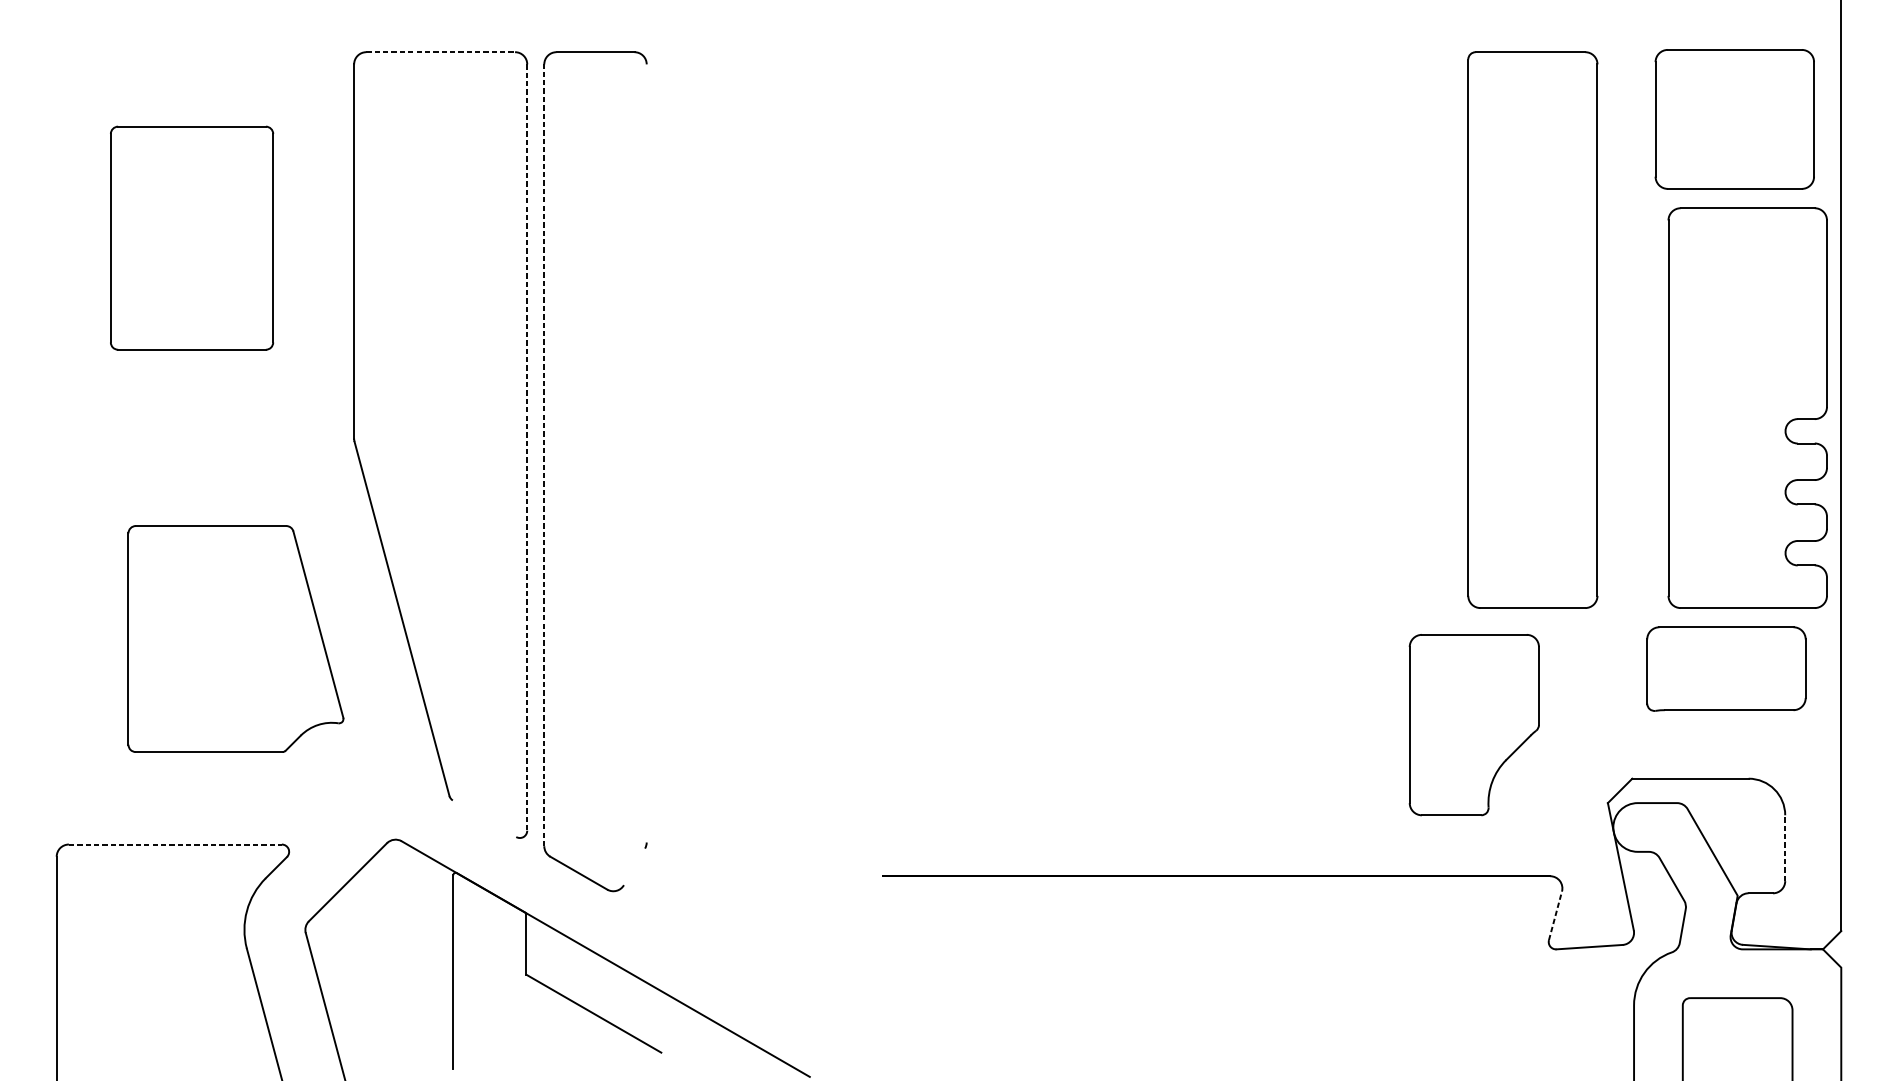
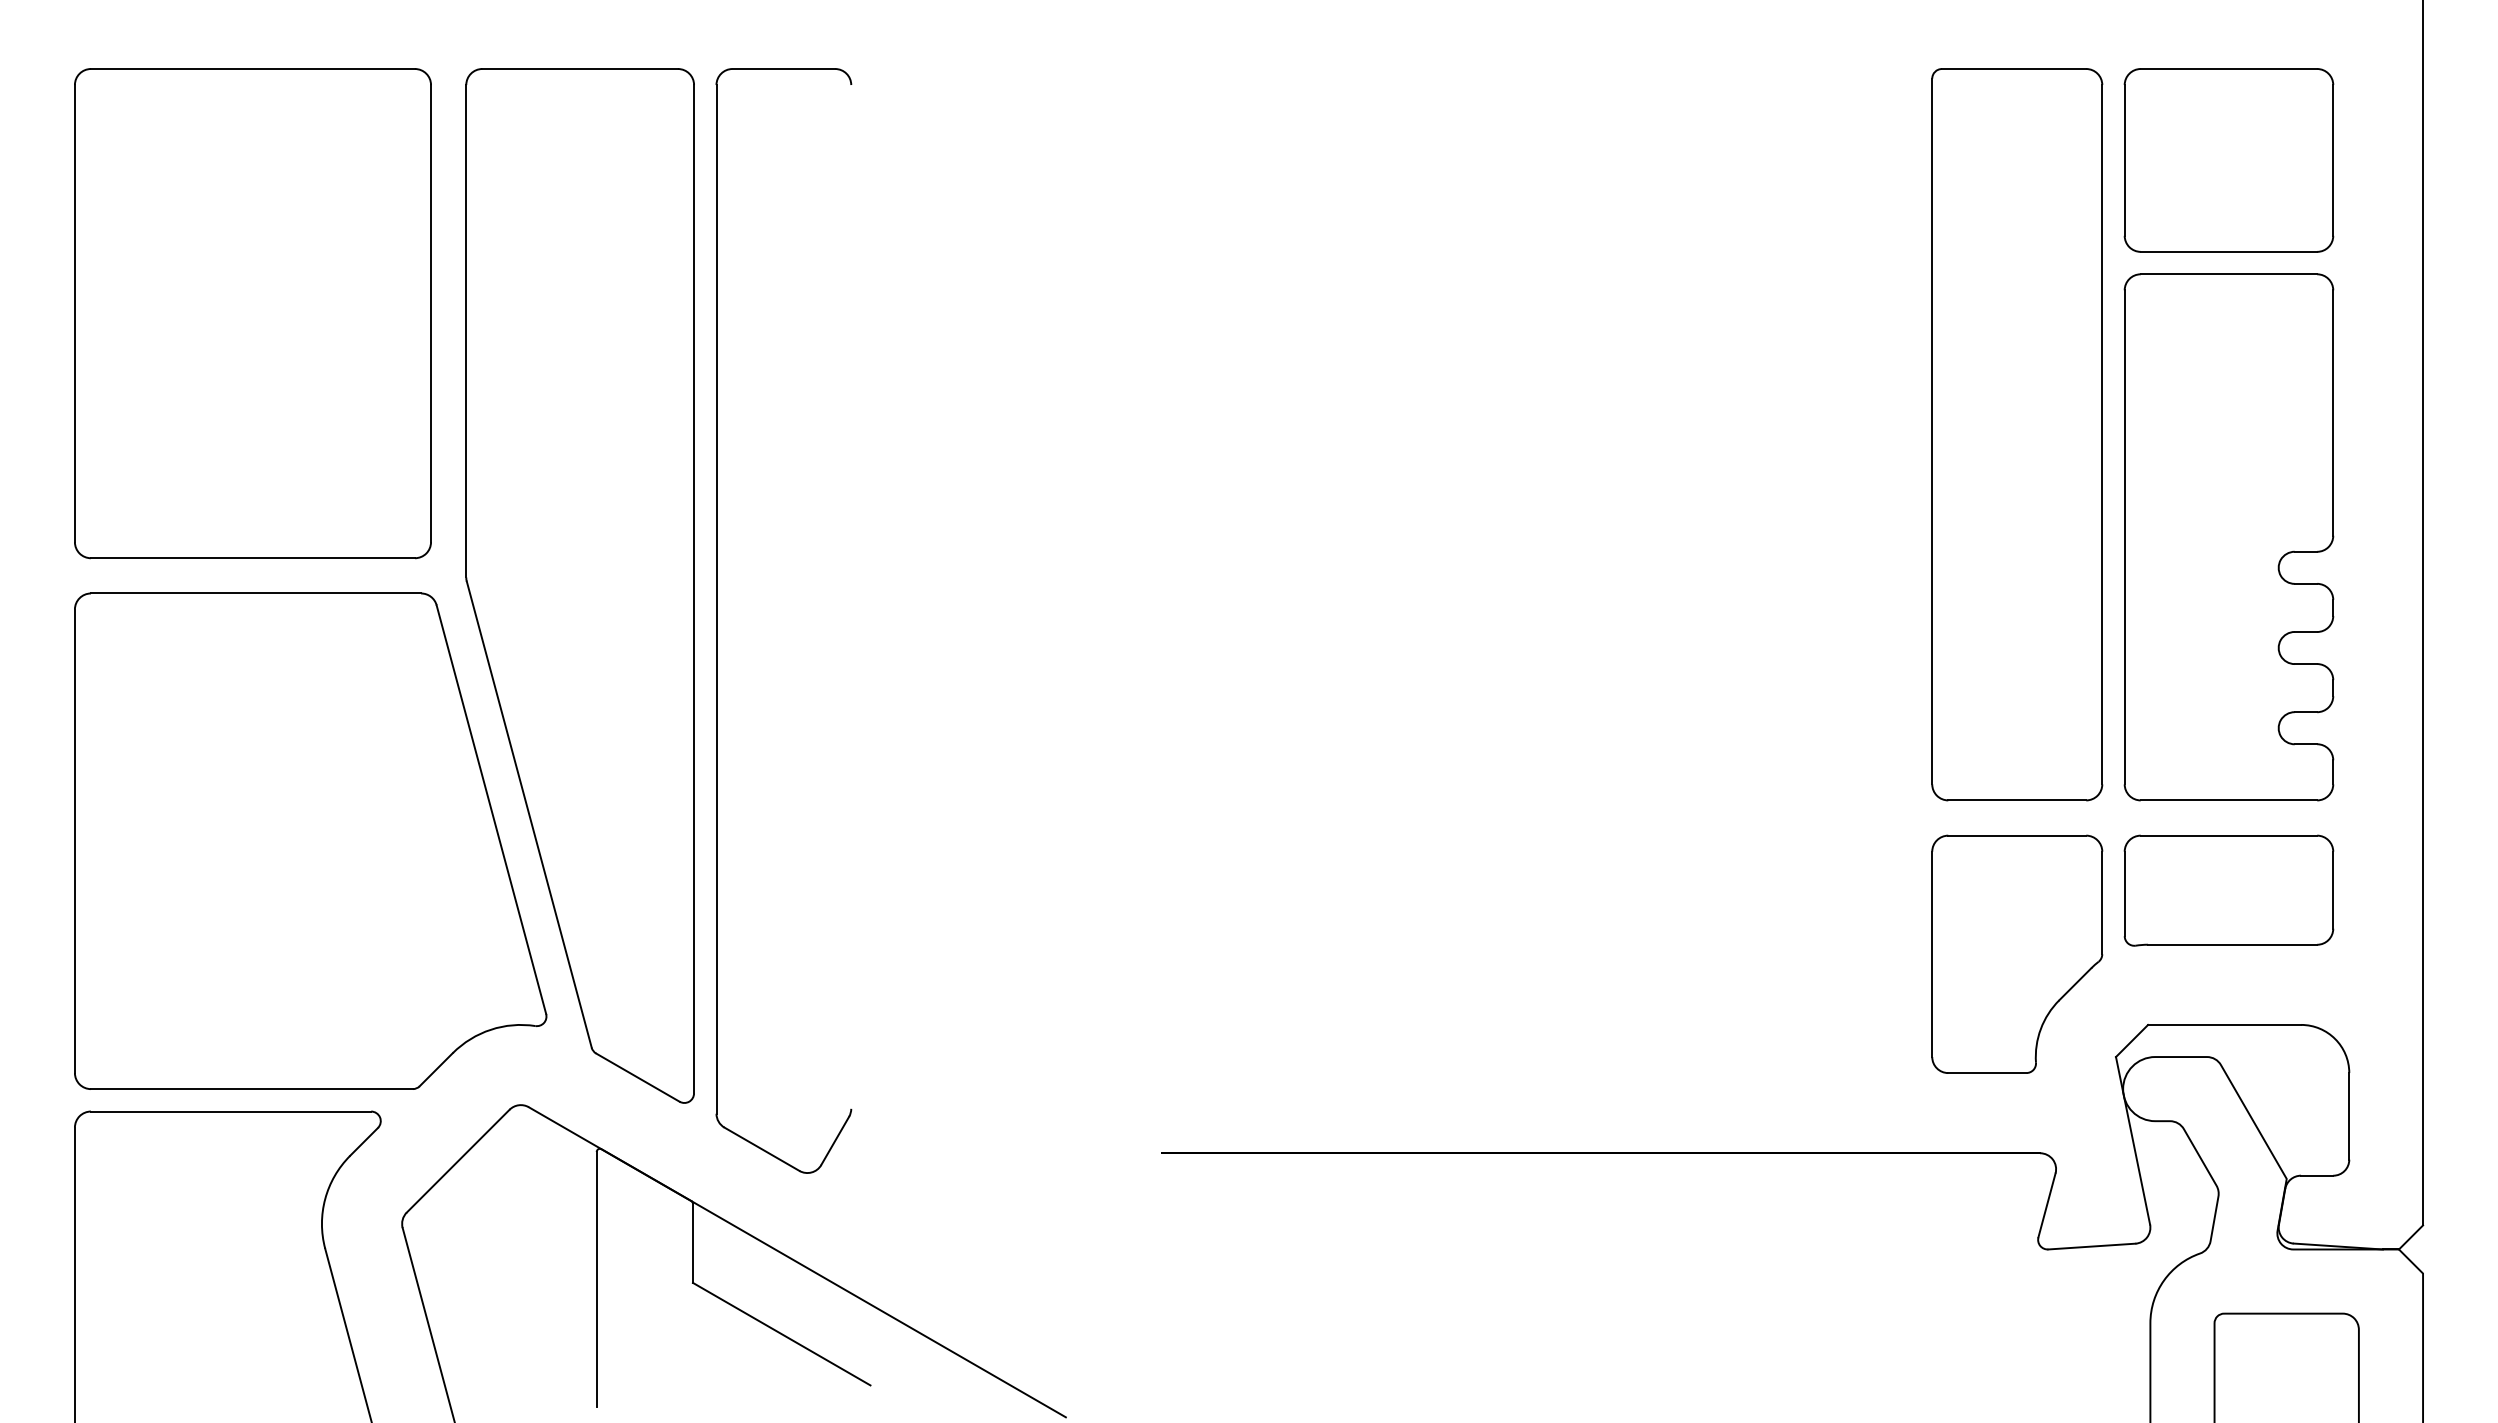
line: (440, 52) -> (580, 69), dashed -> solid
part: (1734, 119) -> (2228, 160), moved
part: (191, 238) -> (252, 313), size x1.67
part: (1747, 408) -> (2228, 537), moved
line: (527, 447) -> (694, 589), dashed -> solid
line: (544, 454) -> (716, 598), dashed -> solid
part: (235, 638) -> (310, 840), size x1.67
part: (1726, 668) -> (2228, 890), moved
part: (1474, 724) -> (2017, 953), moved
line: (484, 818) -> (637, 1077), added
line: (175, 844) -> (231, 1111), dashed -> solid
line: (1785, 847) -> (2349, 1115), dashed -> solid
line: (634, 866) -> (835, 1140), added
line: (1555, 915) -> (2047, 1204), dashed -> solid

